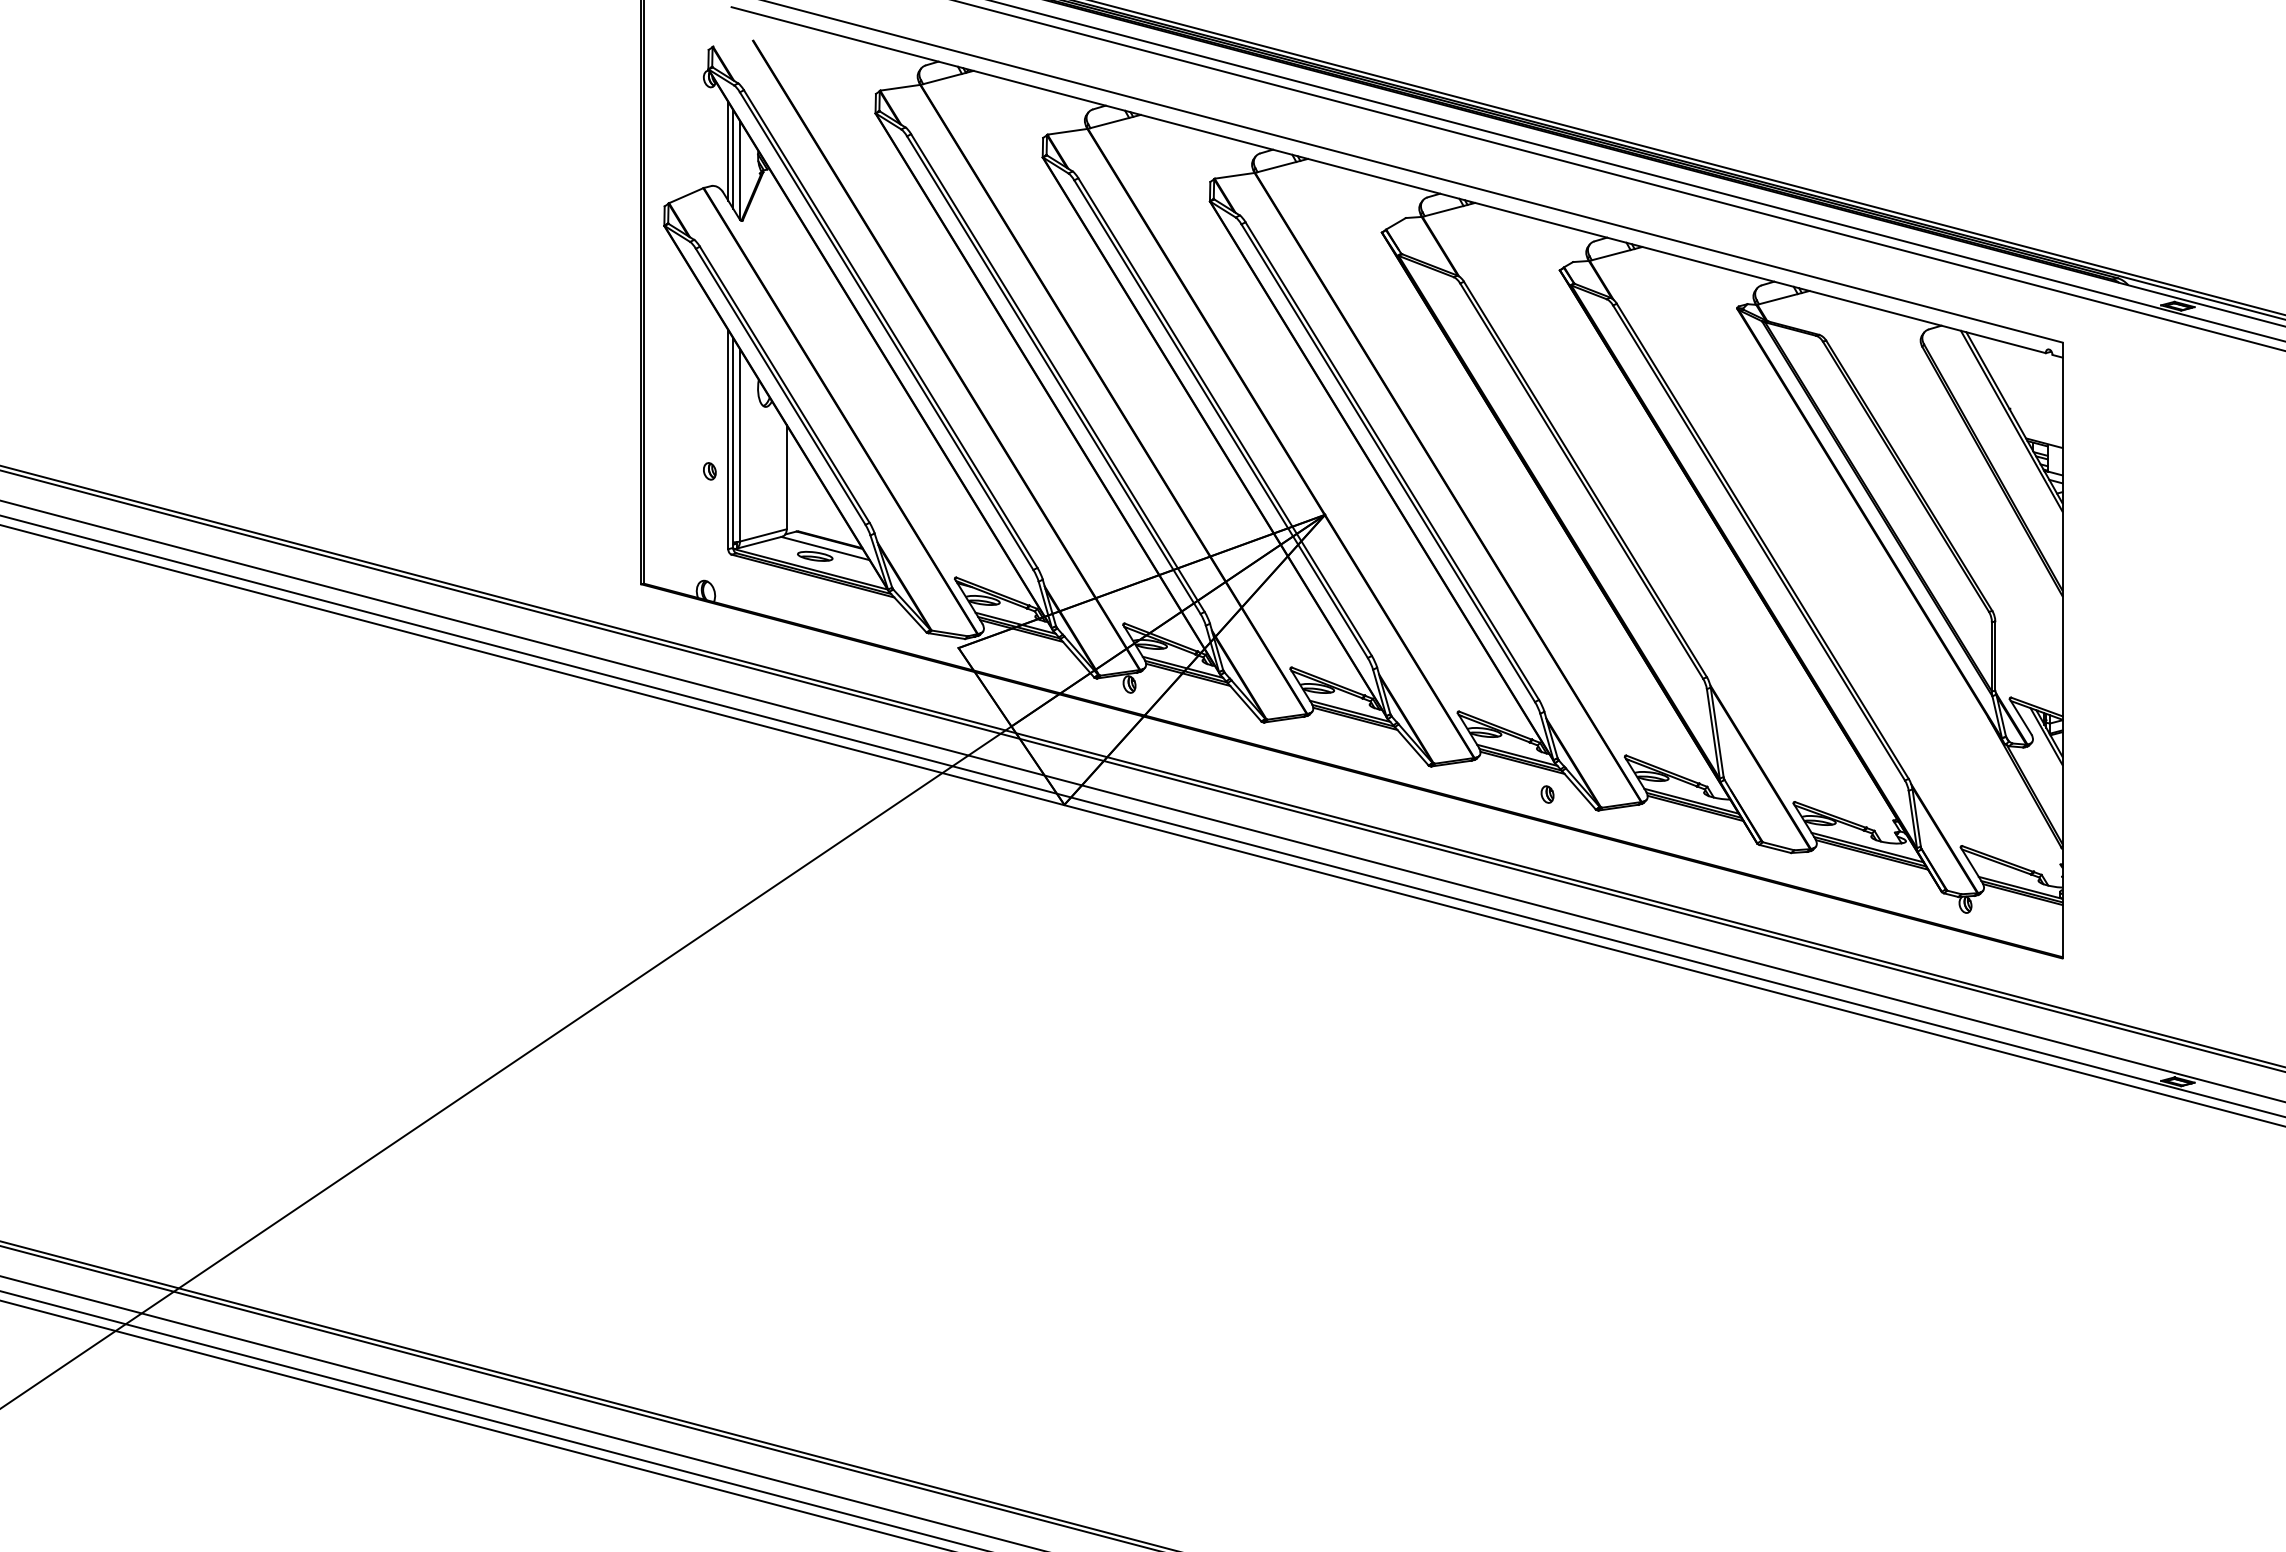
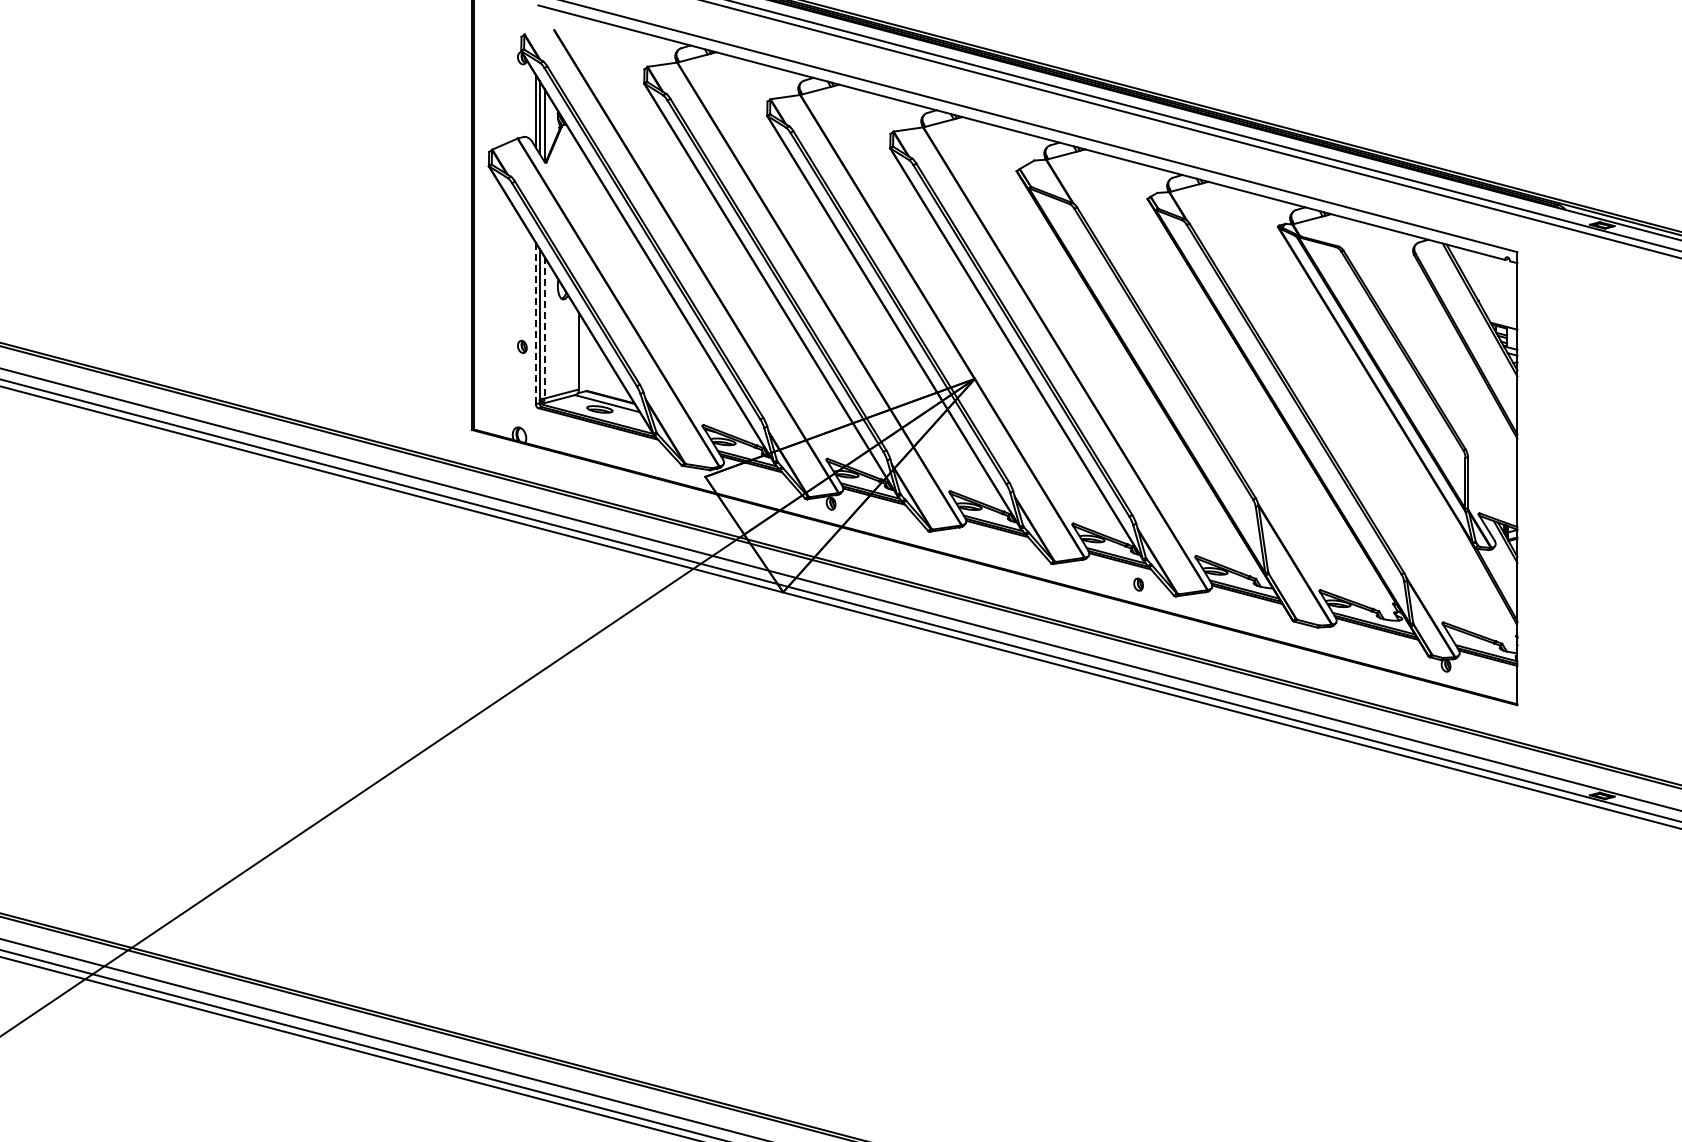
line: (727, 439) -> (535, 323), solid -> dashed
line: (739, 444) -> (544, 327), solid -> dashed

